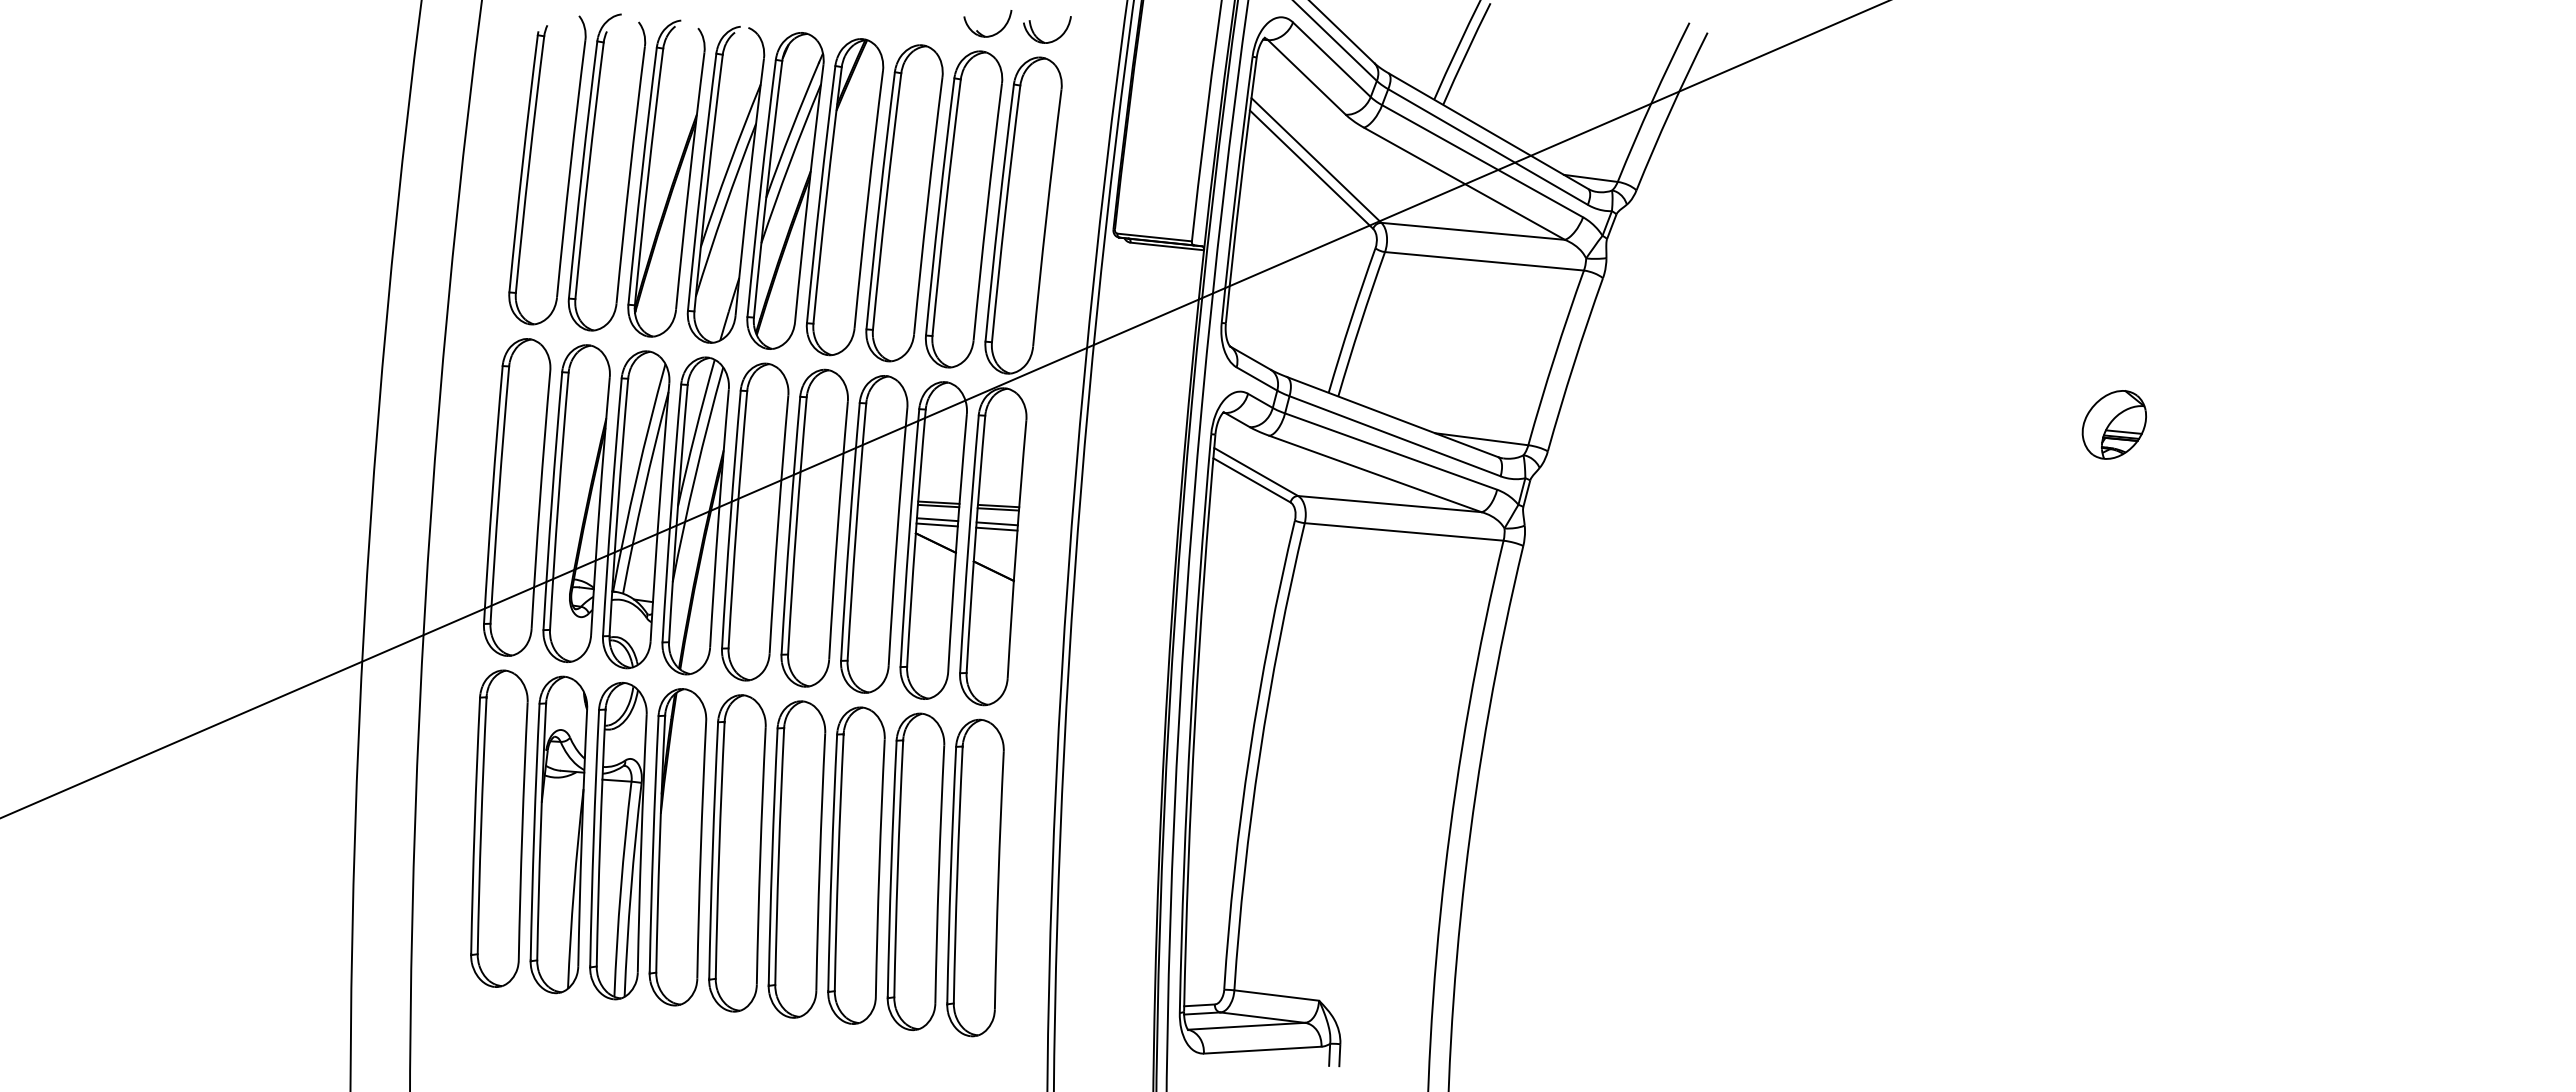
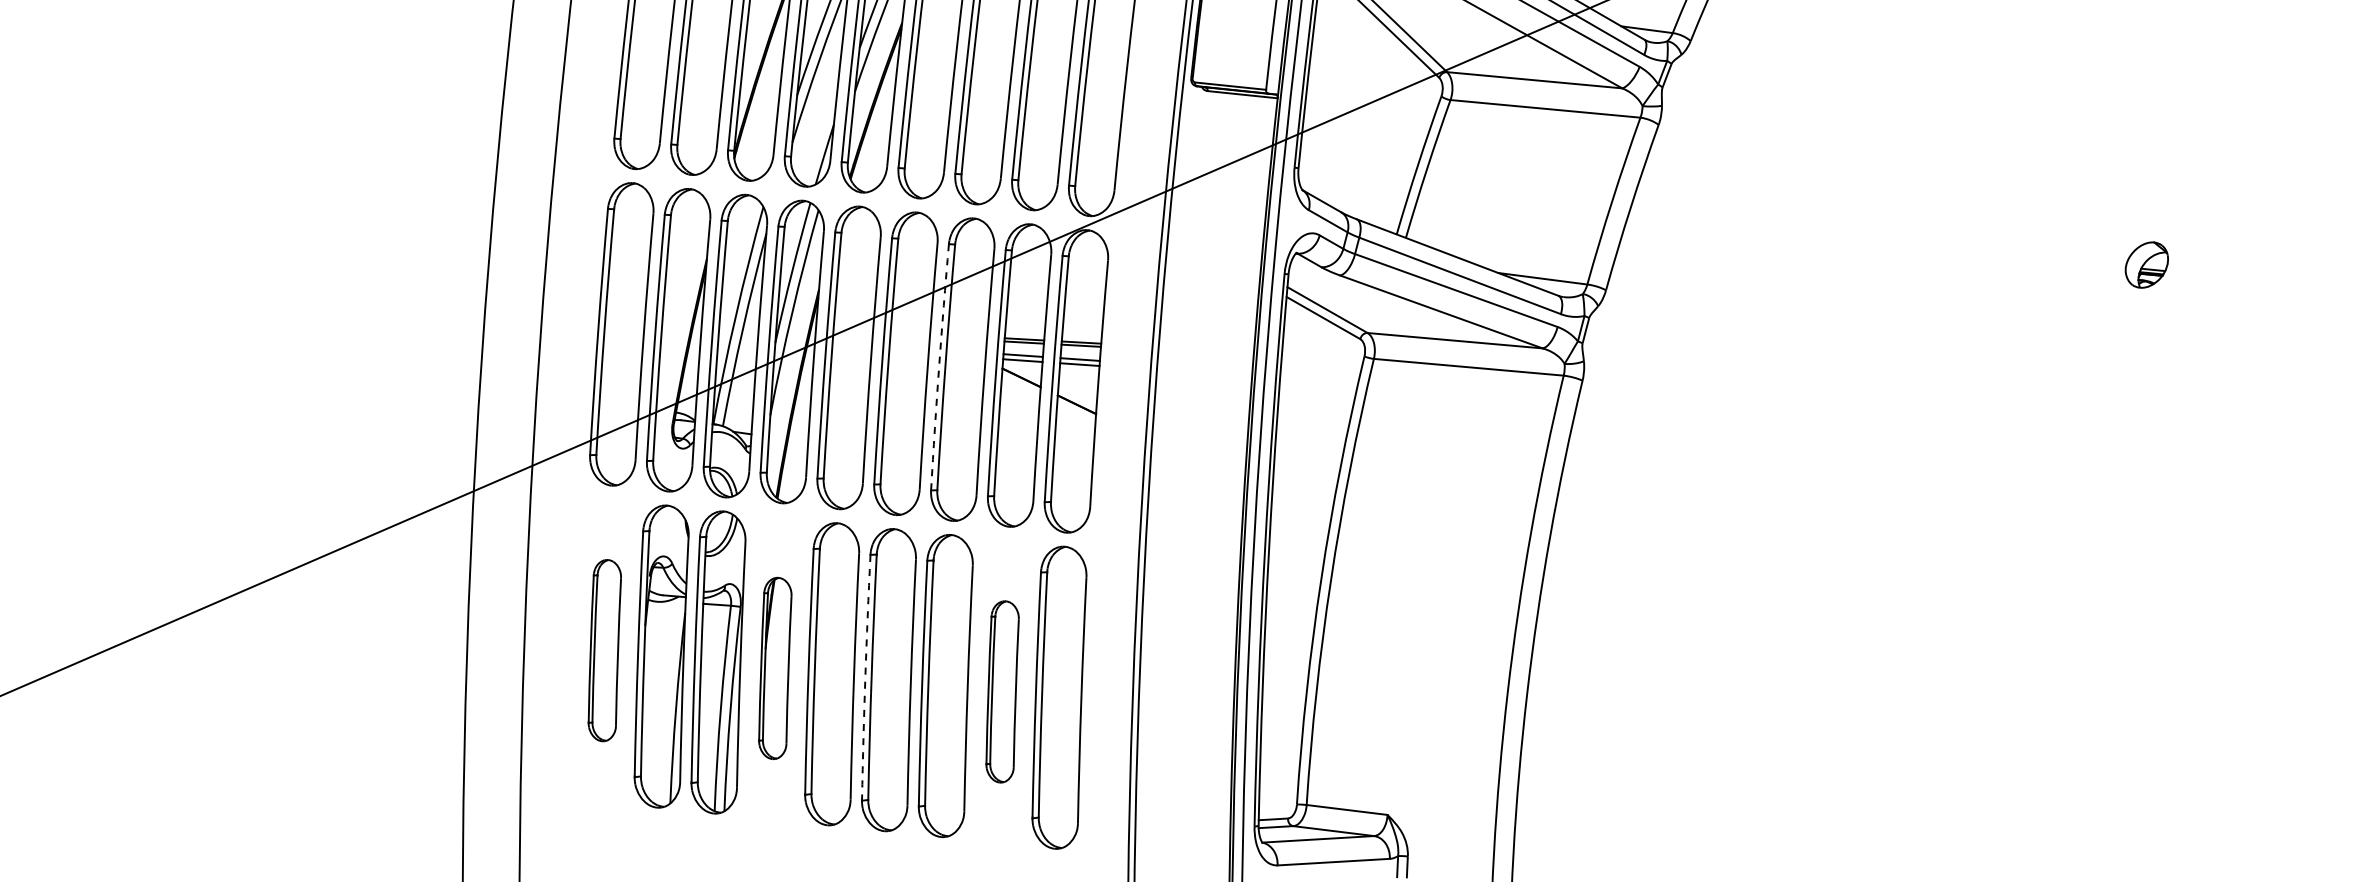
part: (2113, 424) -> (2146, 264), size x0.7
arc: (849, 531) -> (939, 366), solid -> dashed
part: (499, 828) -> (604, 650), size x0.6
part: (677, 847) -> (774, 668), size x0.6
arc: (772, 856) -> (865, 677), solid -> dashed
part: (915, 871) -> (1002, 691), size x0.6

